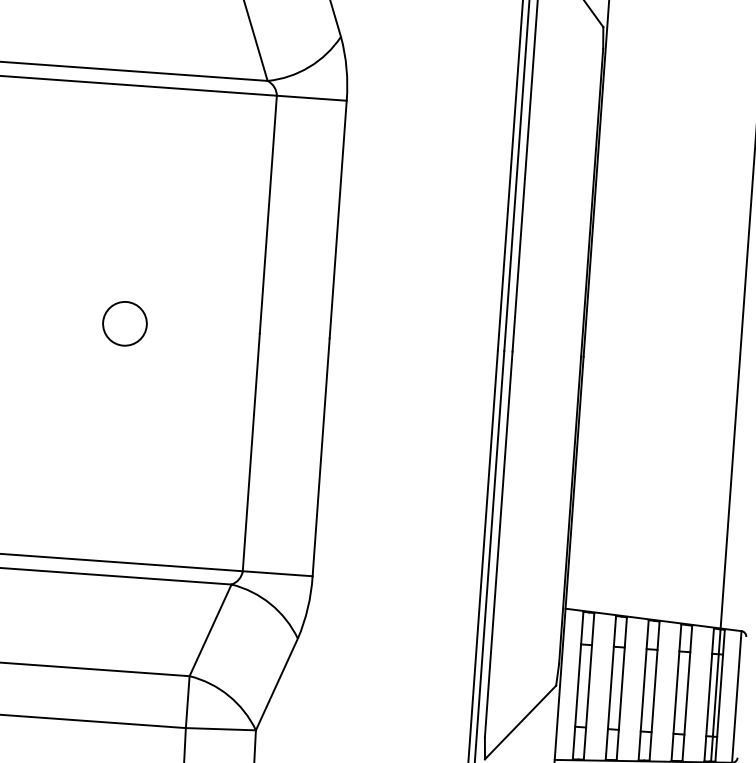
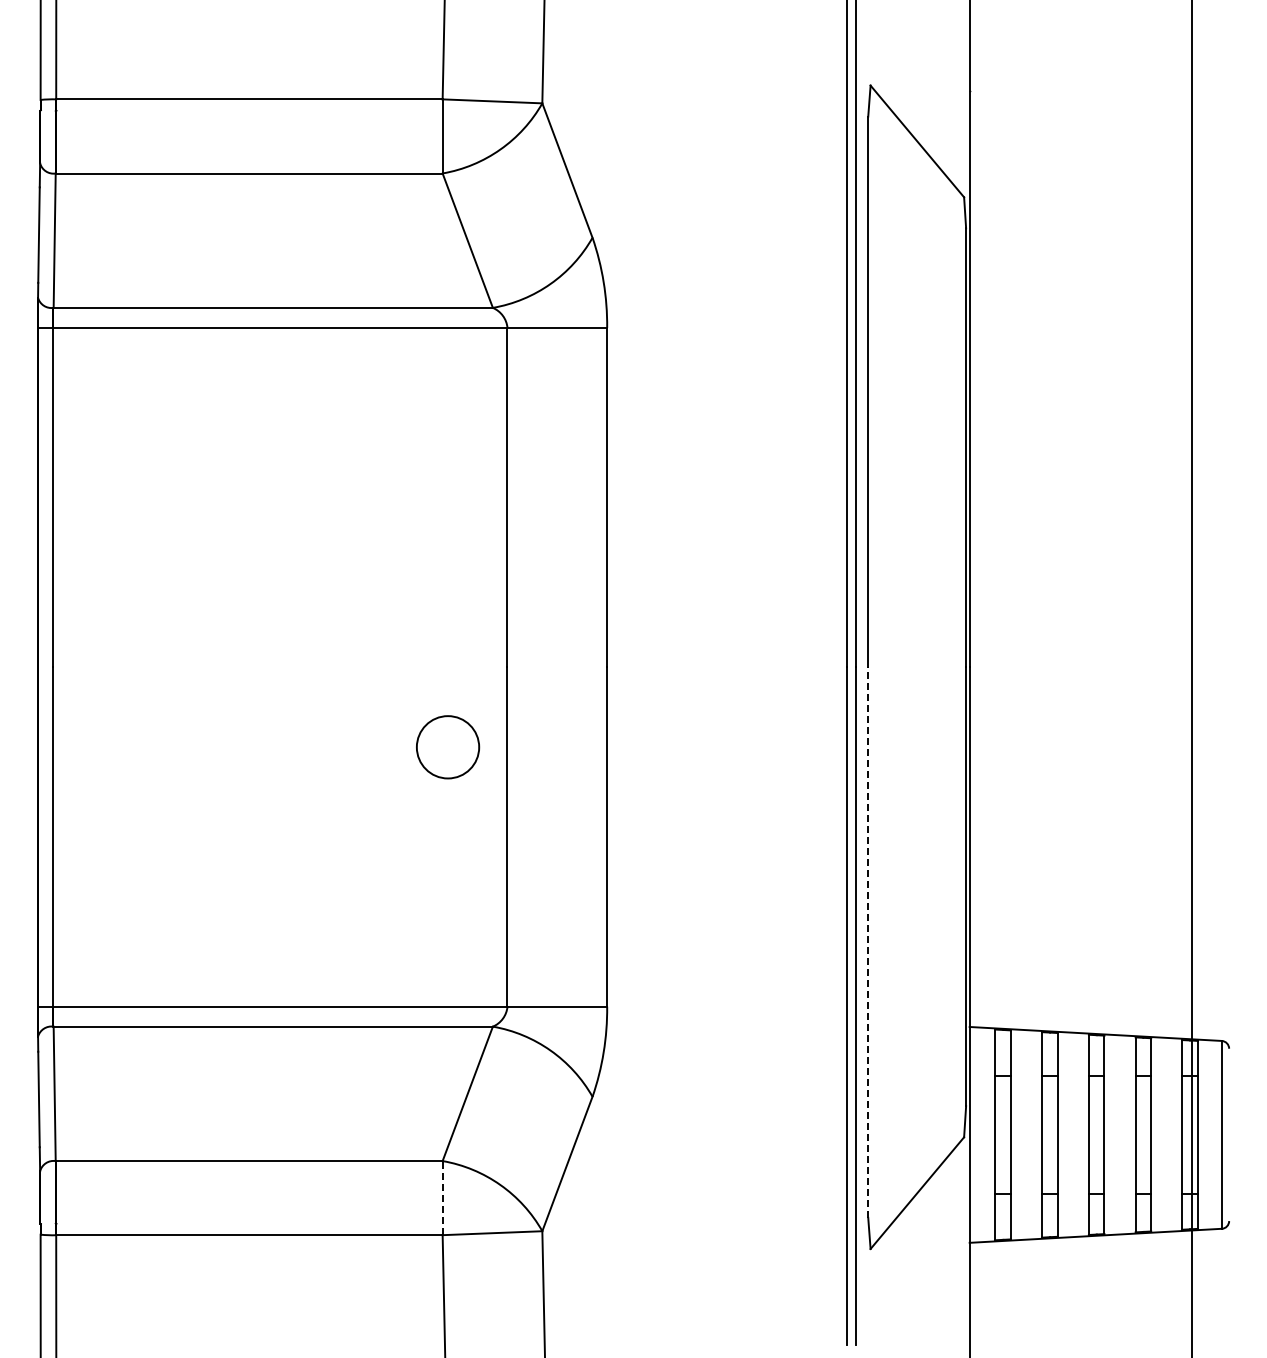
circle: (125, 323) -> (448, 747), moved
line: (498, 544) -> (868, 942), solid -> dashed
line: (187, 701) -> (442, 1197), solid -> dashed

